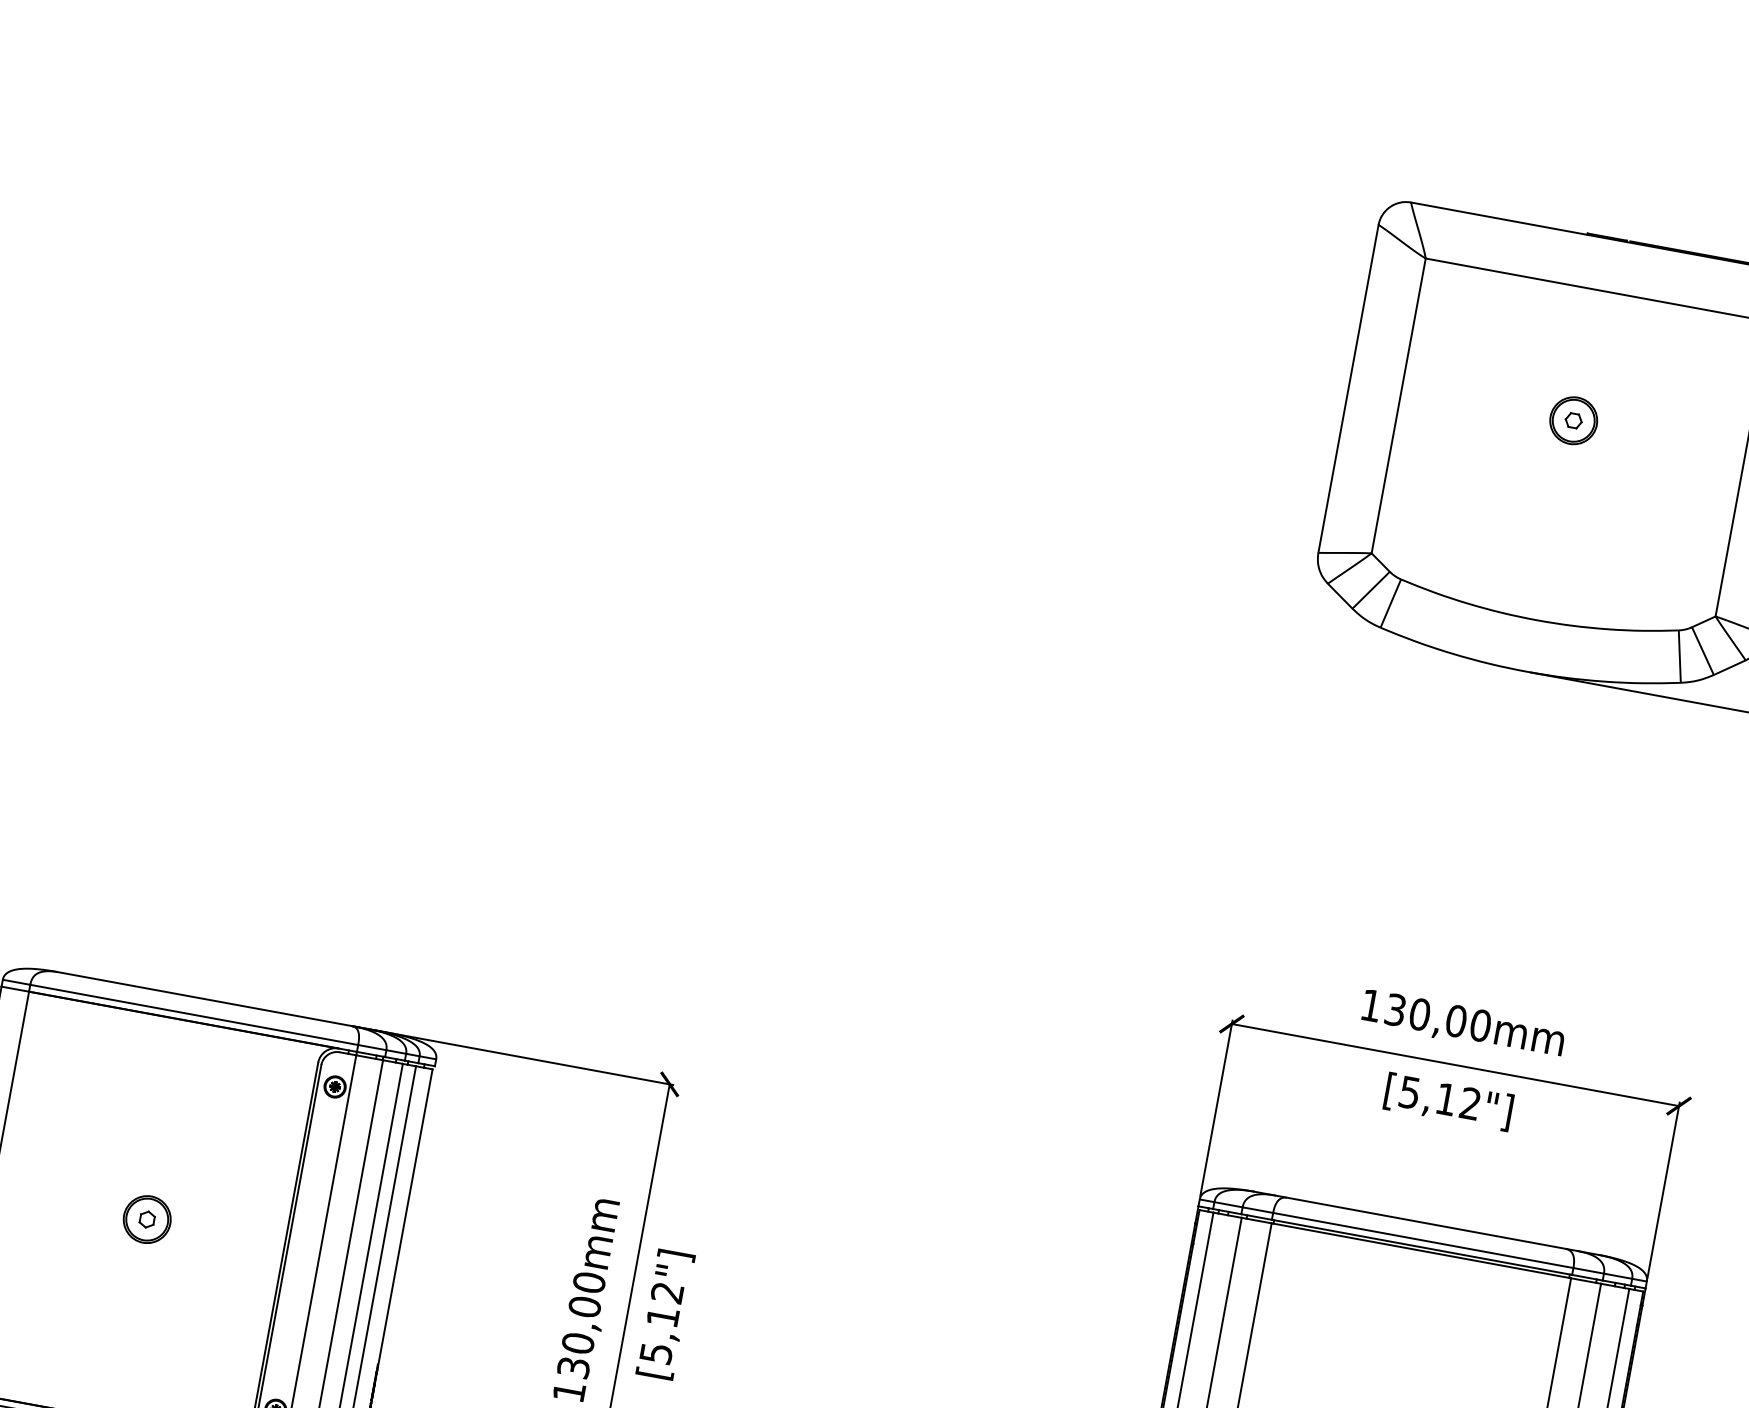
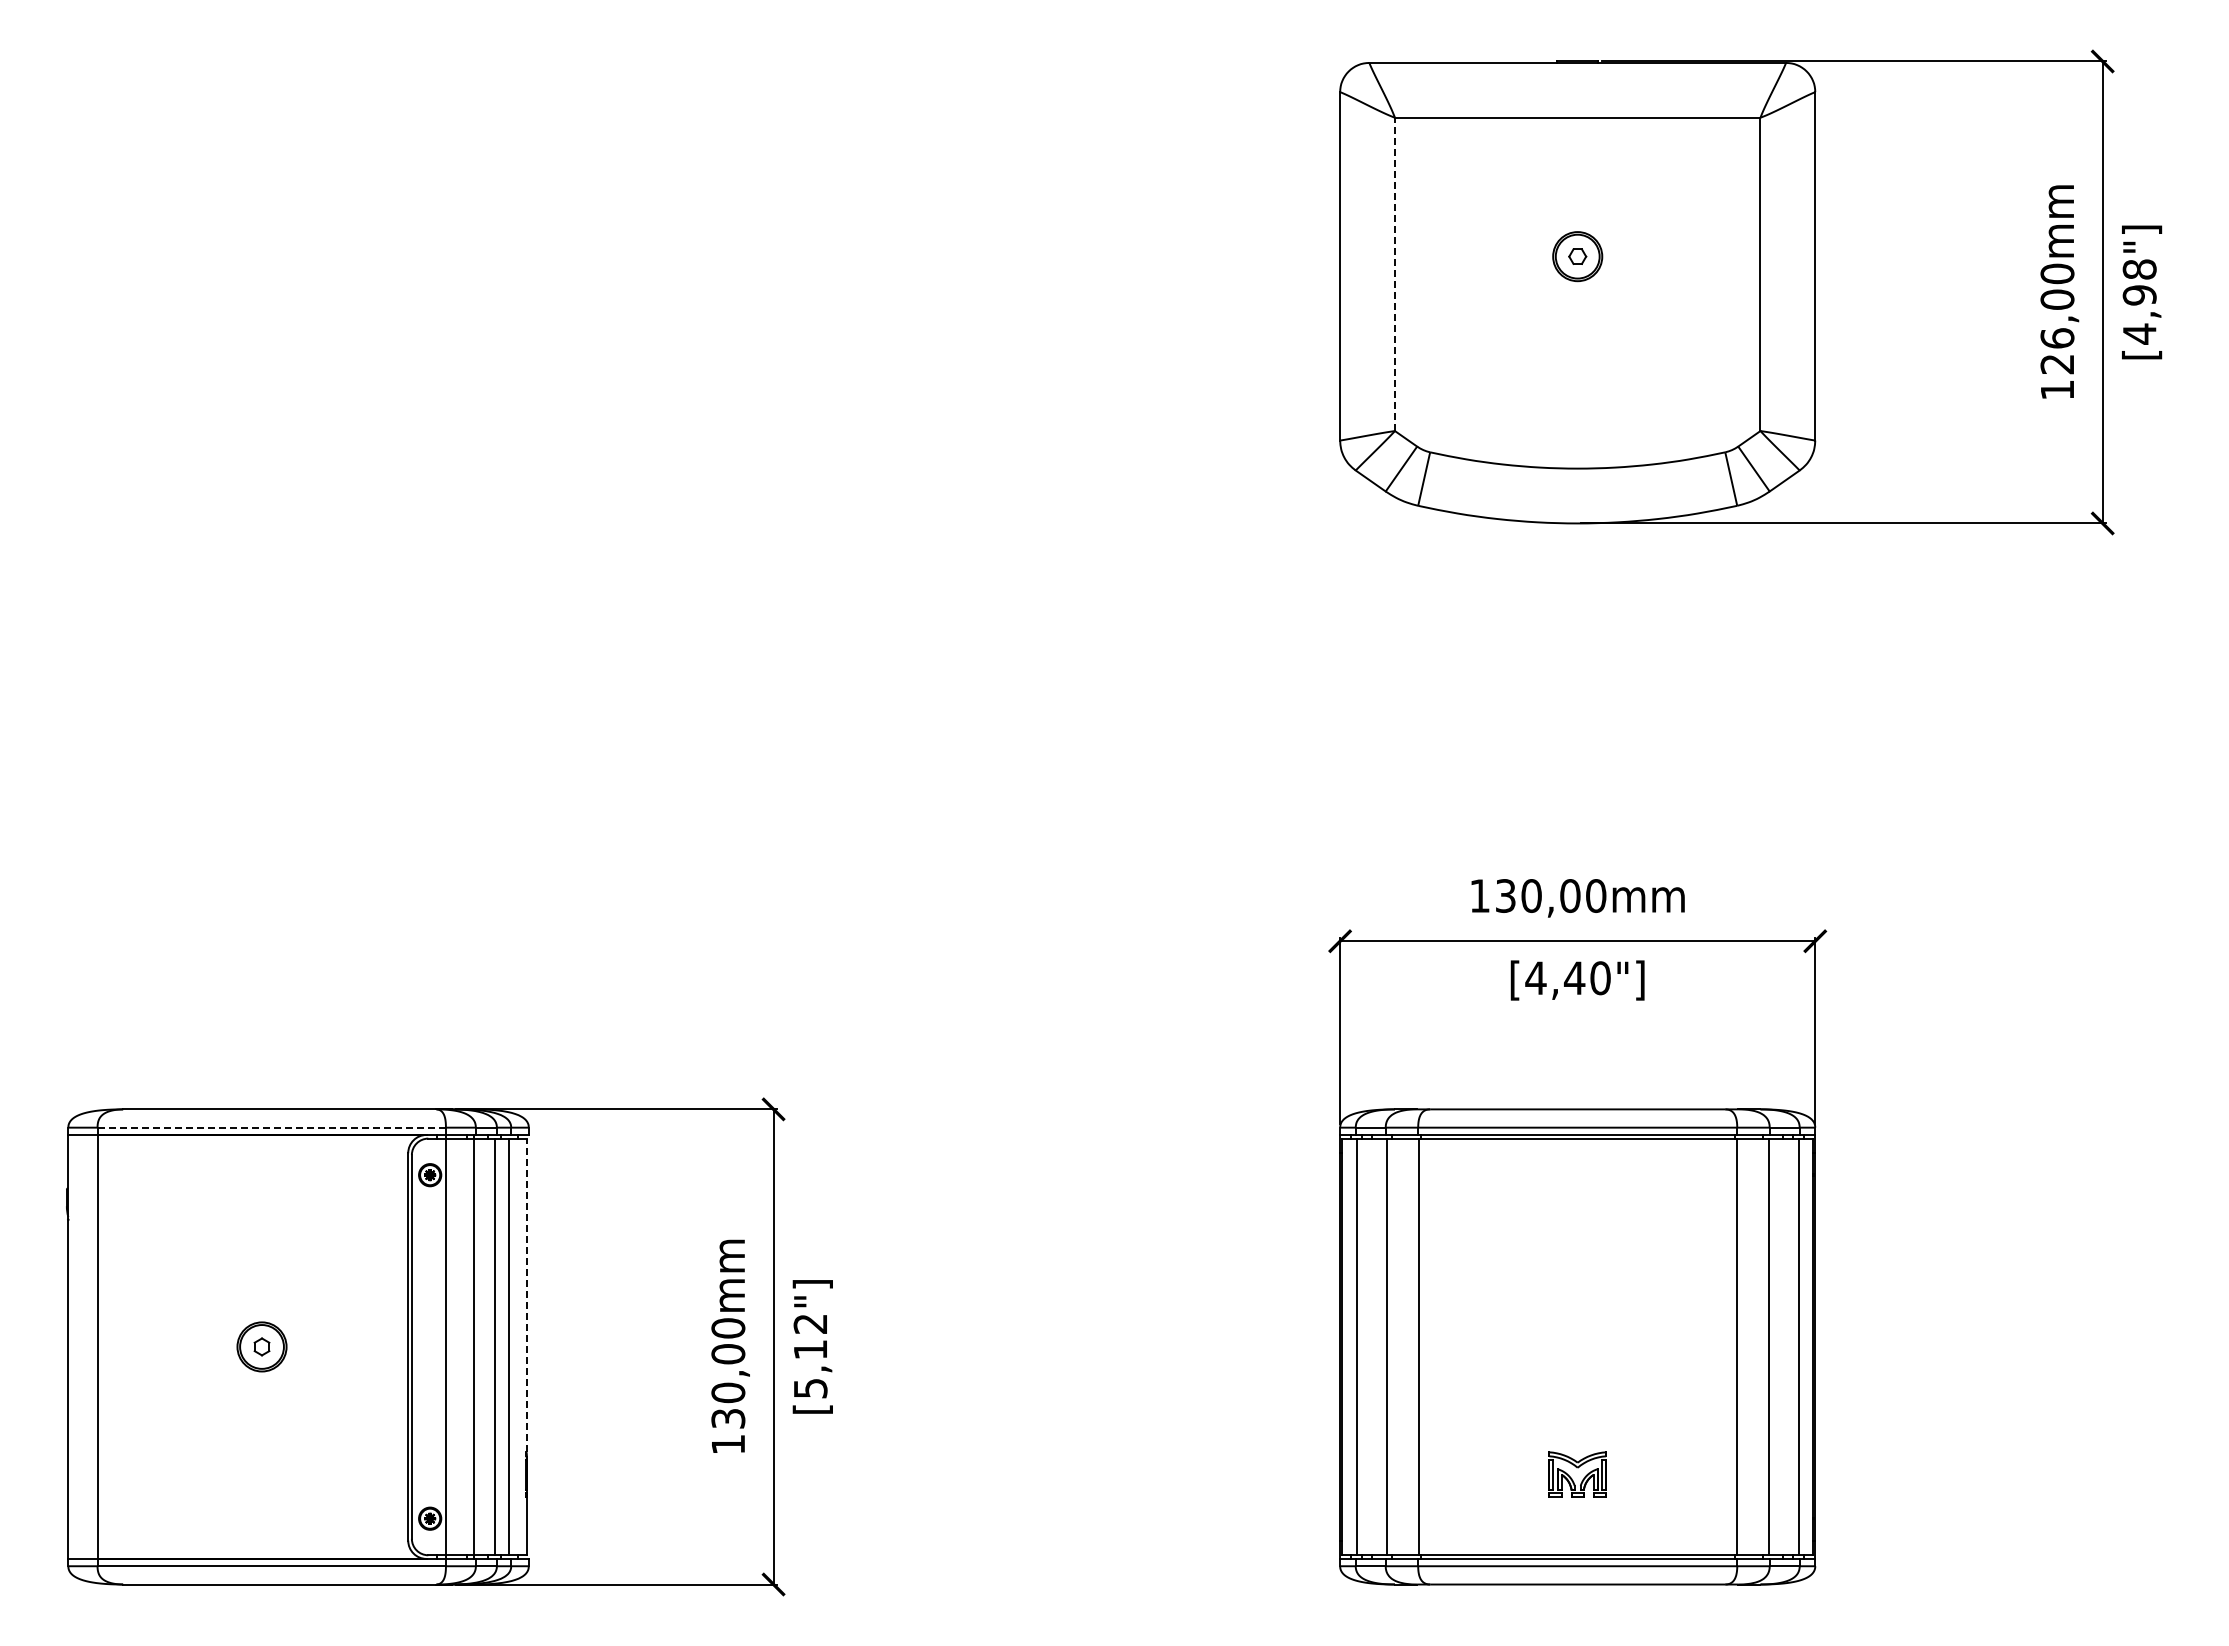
line: (1398, 405) -> (1394, 274), solid -> dashed
line: (194, 1014) -> (271, 1127), solid -> dashed
text: (1439, 1098) -> (1567, 978), [5,12"] -> [4,40"]
line: (405, 1221) -> (527, 1300), solid -> dashed

